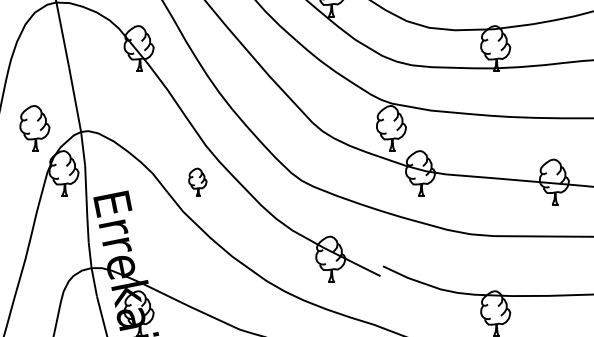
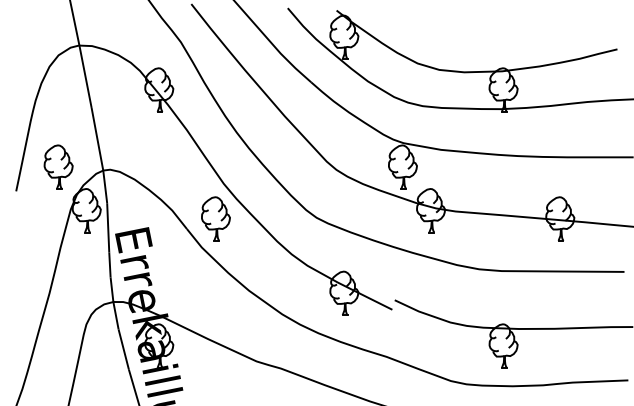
part: (197, 181) -> (215, 218), size x1.67

